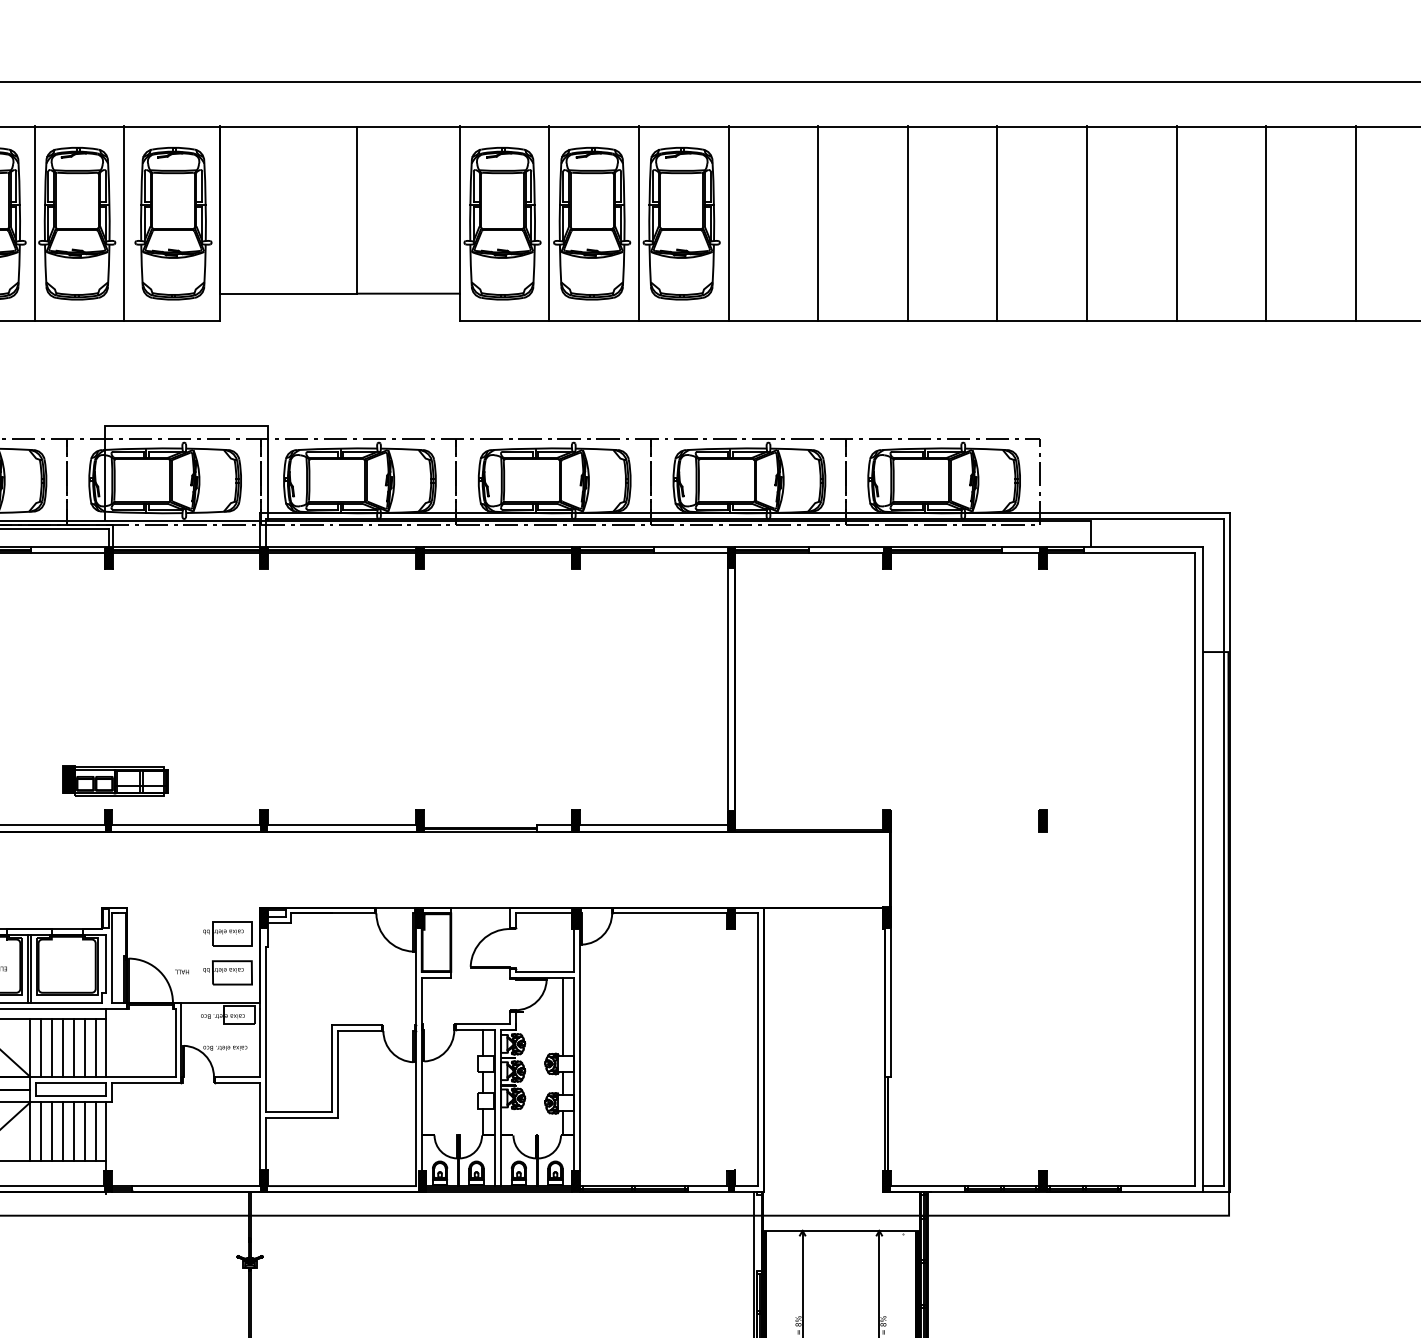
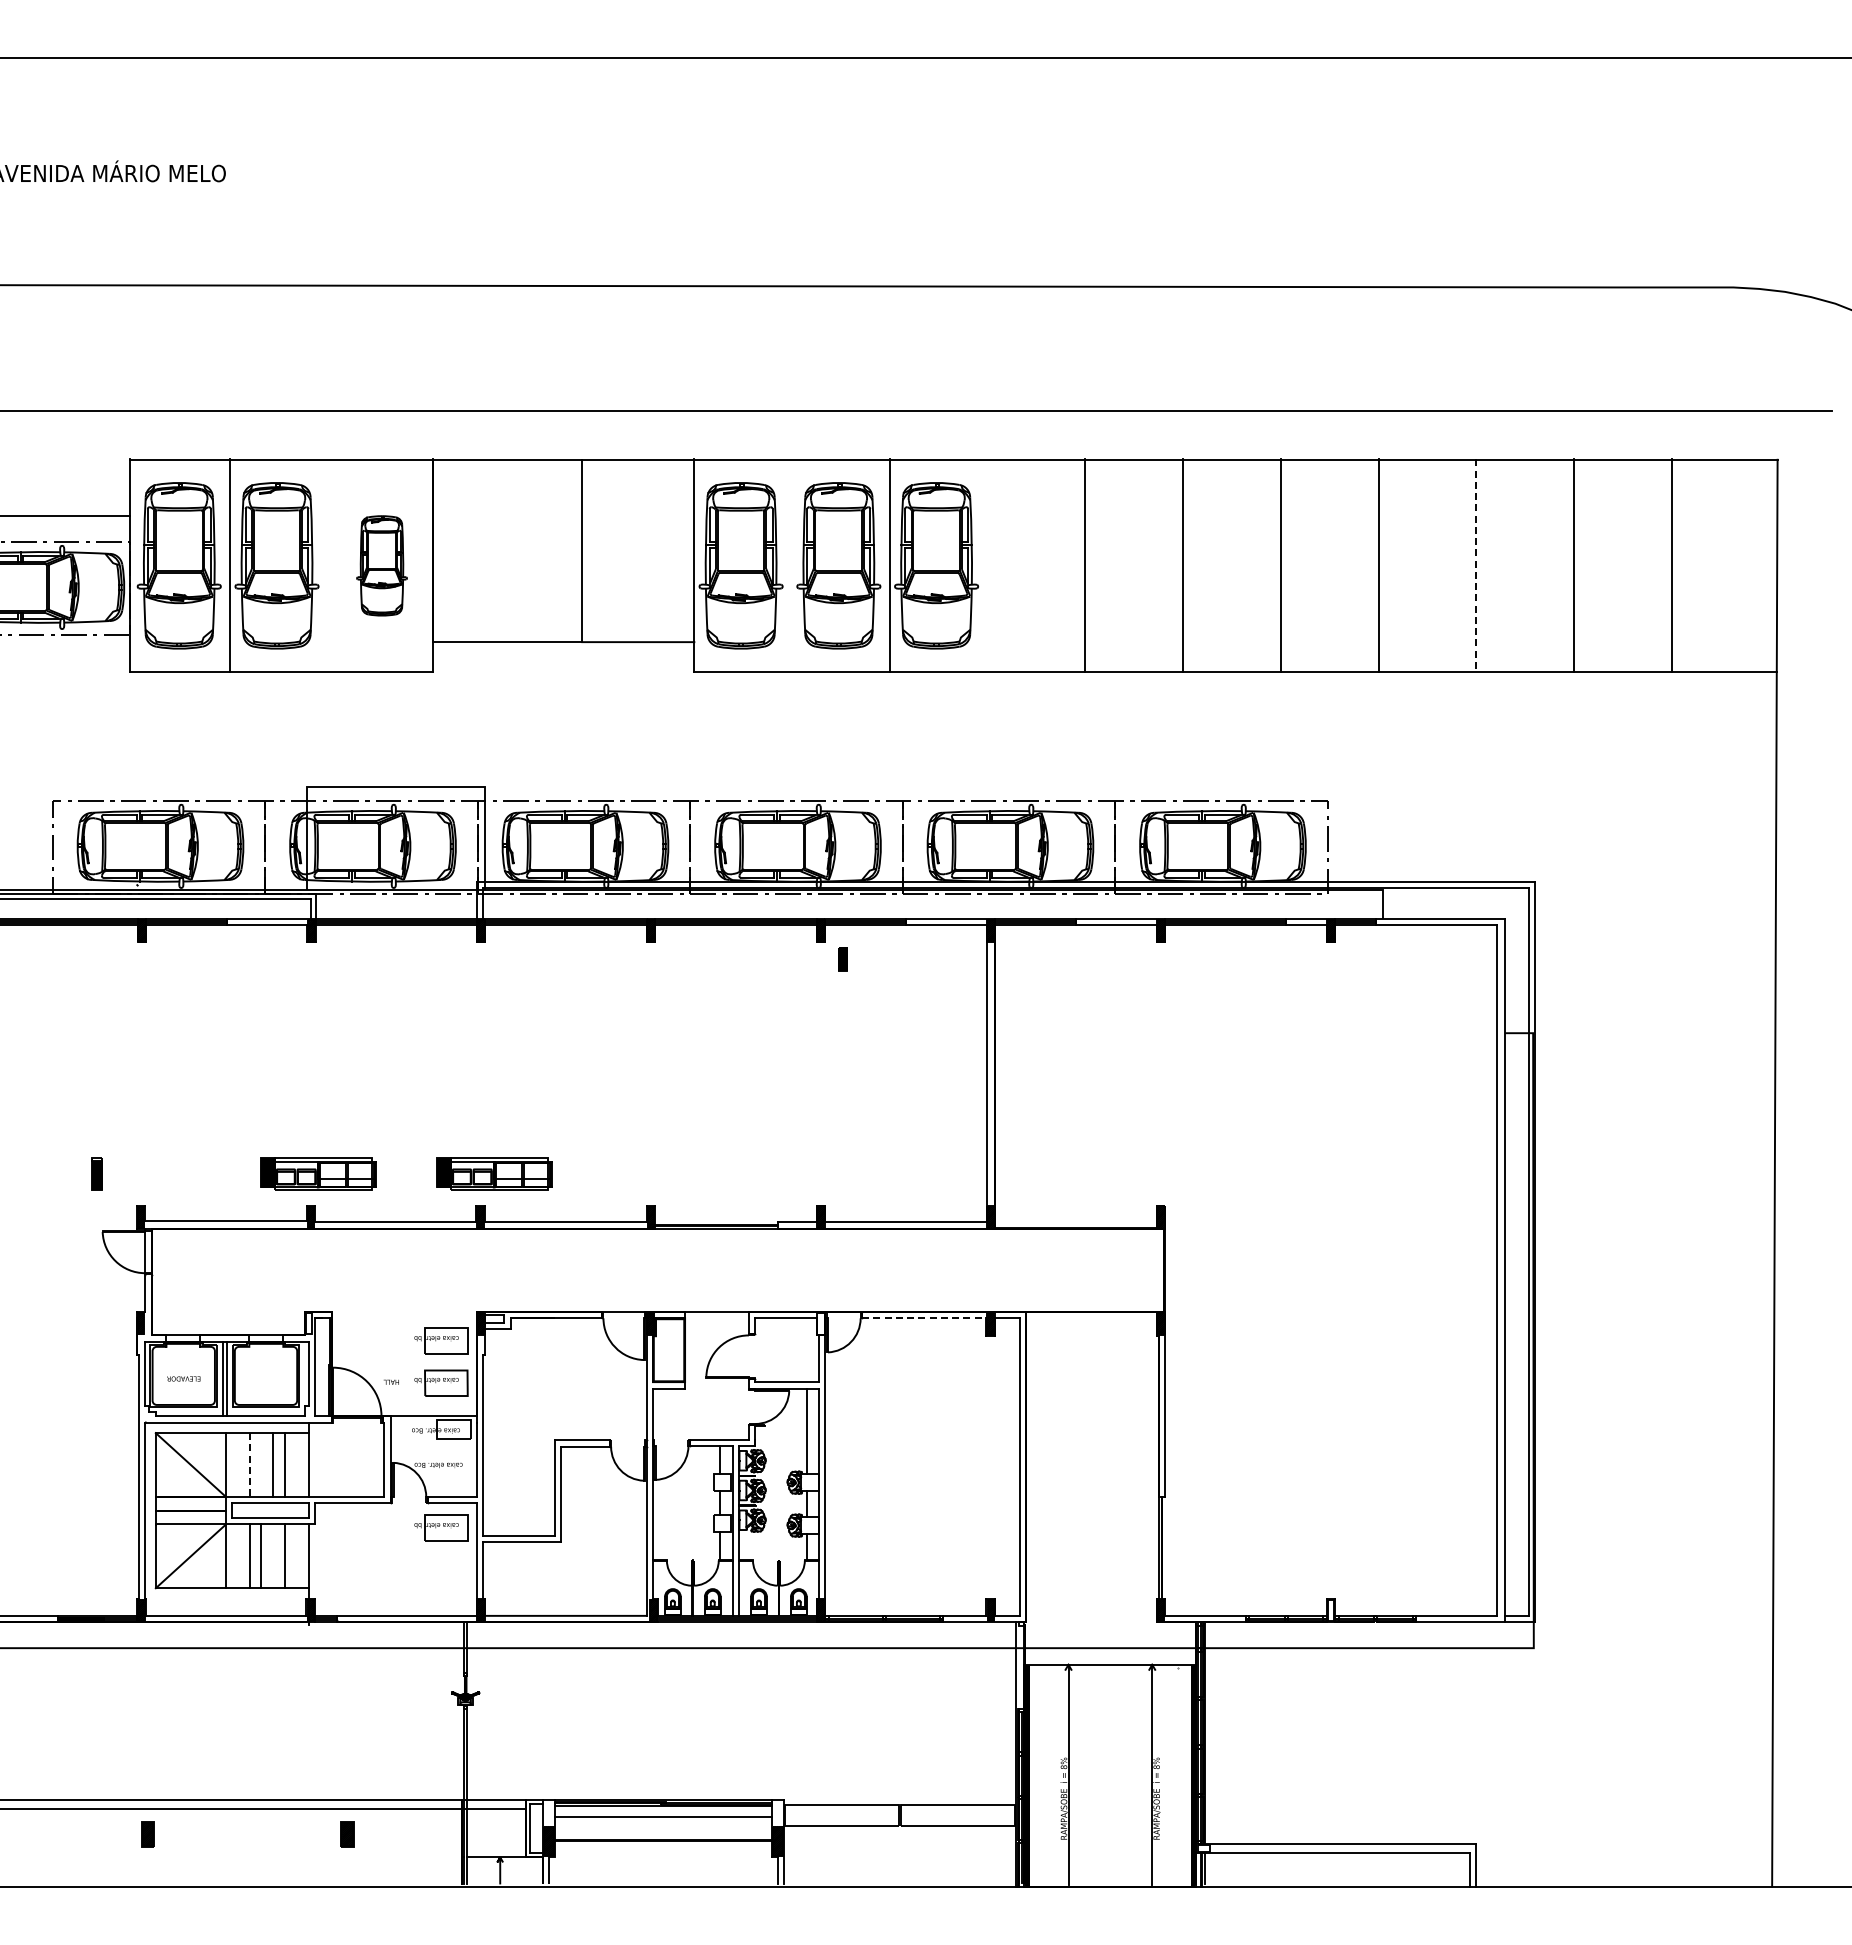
line: (124, 223) -> (328, 565), removed
part: (172, 223) -> (381, 565), size x0.6
line: (549, 223) -> (792, 565), removed
line: (728, 223) -> (987, 565), removed
line: (1176, 224) -> (1476, 566), solid -> dashed
part: (276, 780) -> (494, 1173), added
part: (1042, 820) -> (842, 959), moved
line: (670, 913) -> (924, 1318), solid -> dashed
hatch: (575, 918) -> (820, 1323), removed
line: (41, 1047) -> (237, 1464), removed
line: (63, 1047) -> (261, 1464), removed
line: (95, 1047) -> (296, 1464), removed
line: (52, 1048) -> (249, 1465), solid -> dashed
part: (227, 1105) -> (441, 1527), added
line: (41, 1131) -> (237, 1556), removed
line: (73, 1131) -> (273, 1556), removed
line: (95, 1131) -> (296, 1556), removed
hatch: (1042, 1181) -> (1330, 1610), removed

